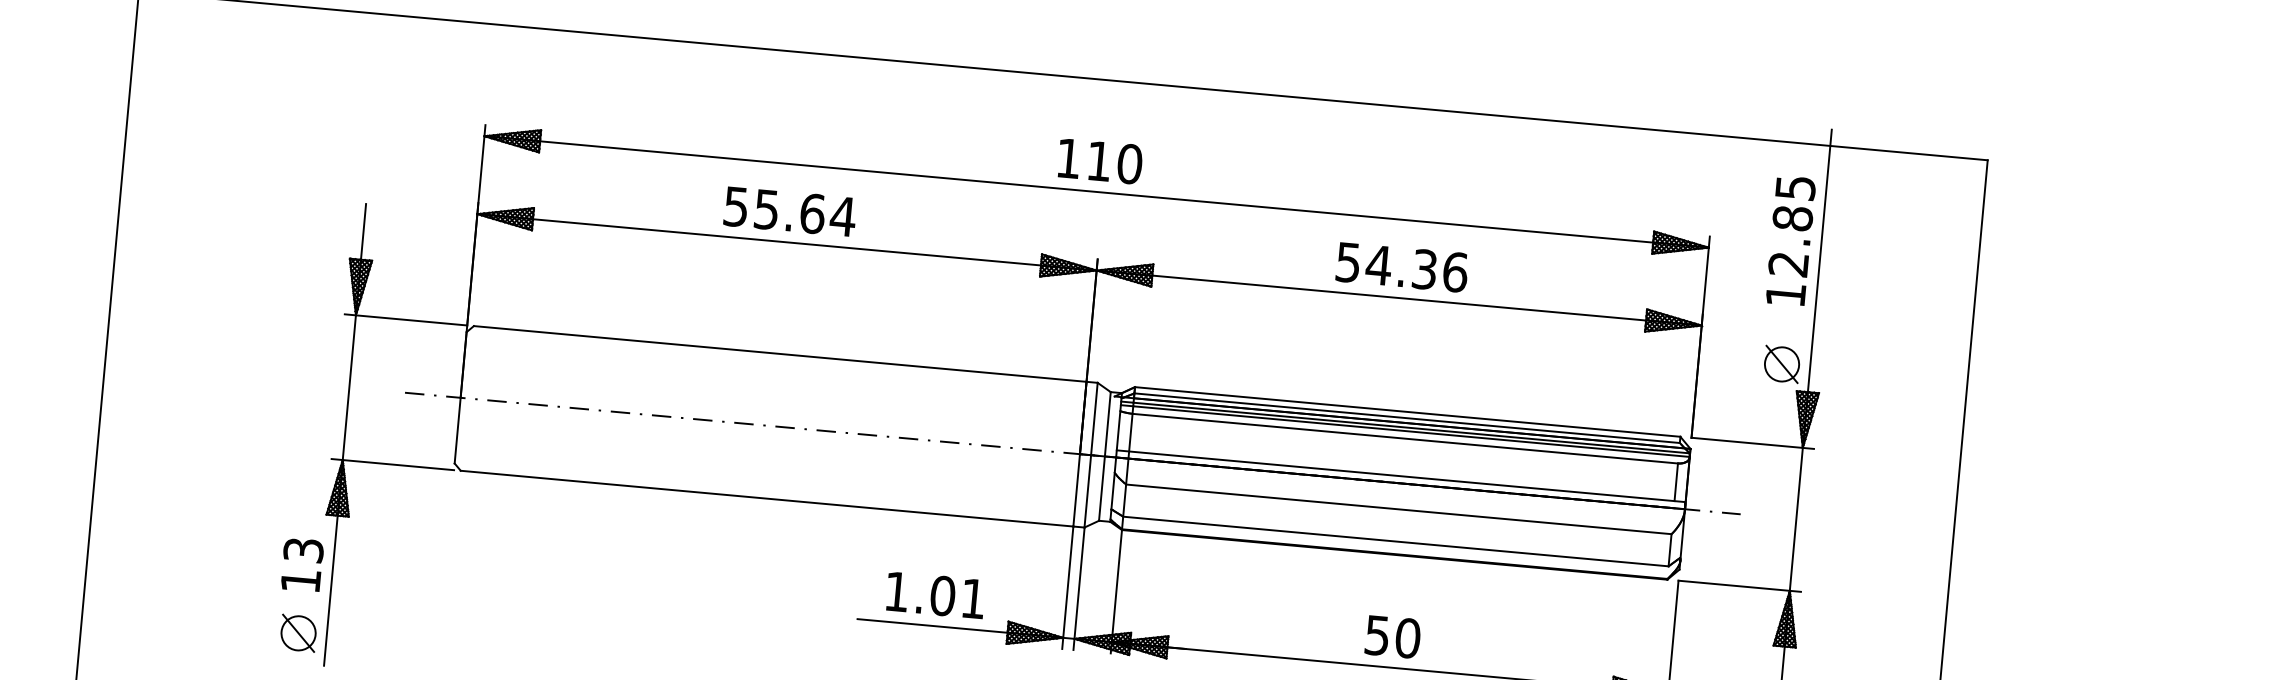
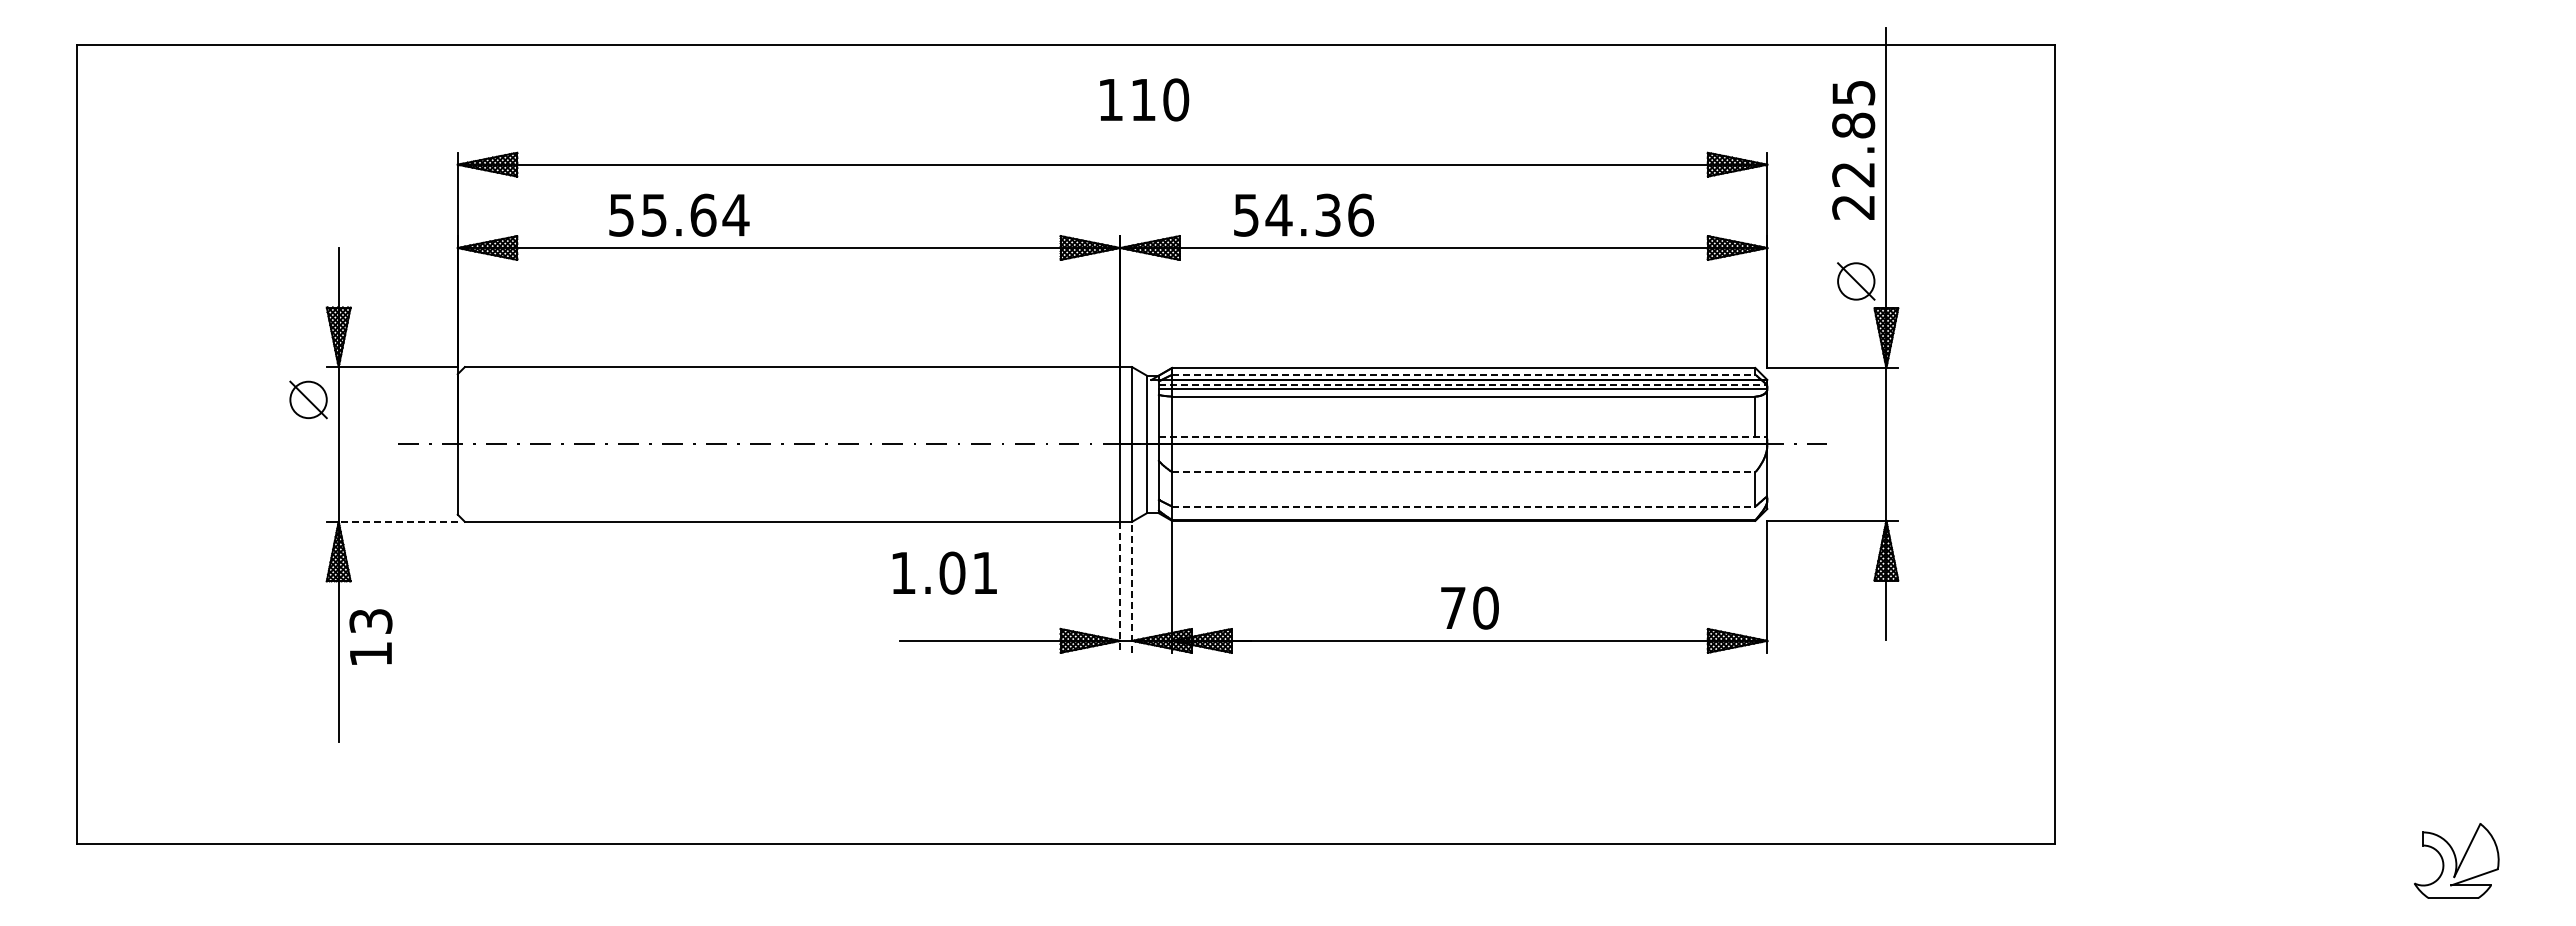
text: (1100, 161) -> (1144, 99), moved
text: (790, 211) -> (679, 214), moved
text: (1401, 266) -> (1303, 214), moved
text: (1785, 295) -> (1853, 207), 12.85 -> 22.85
line: (1406, 417) -> (1463, 374), solid -> dashed
line: (1406, 427) -> (1463, 384), solid -> dashed
line: (398, 464) -> (398, 521), solid -> dashed
line: (1401, 475) -> (1463, 436), solid -> dashed
line: (1398, 509) -> (1463, 472), solid -> dashed
line: (1395, 541) -> (1463, 506), solid -> dashed
text: (301, 564) -> (370, 636), moved
line: (1068, 587) -> (1120, 587), solid -> dashed
line: (1079, 588) -> (1132, 586), solid -> dashed
text: (935, 594) -> (944, 572), moved
part: (298, 632) -> (308, 399), moved
text: (1377, 635) -> (1453, 608), 50 -> 70

